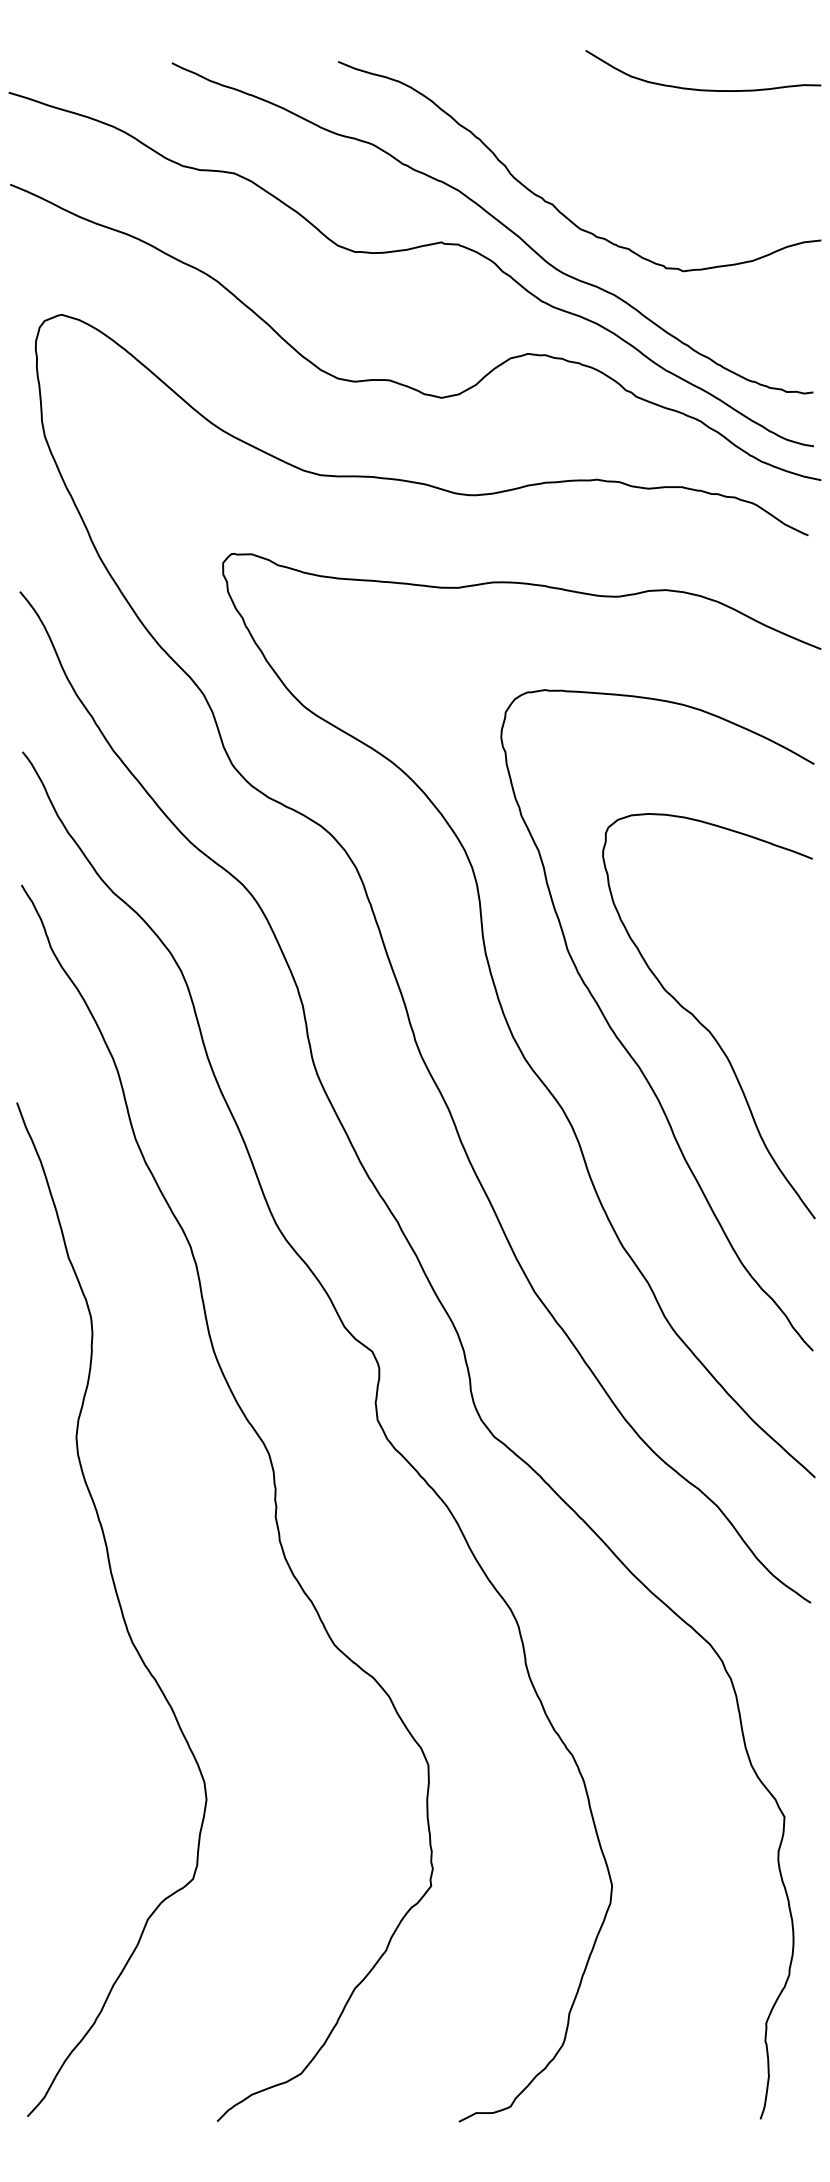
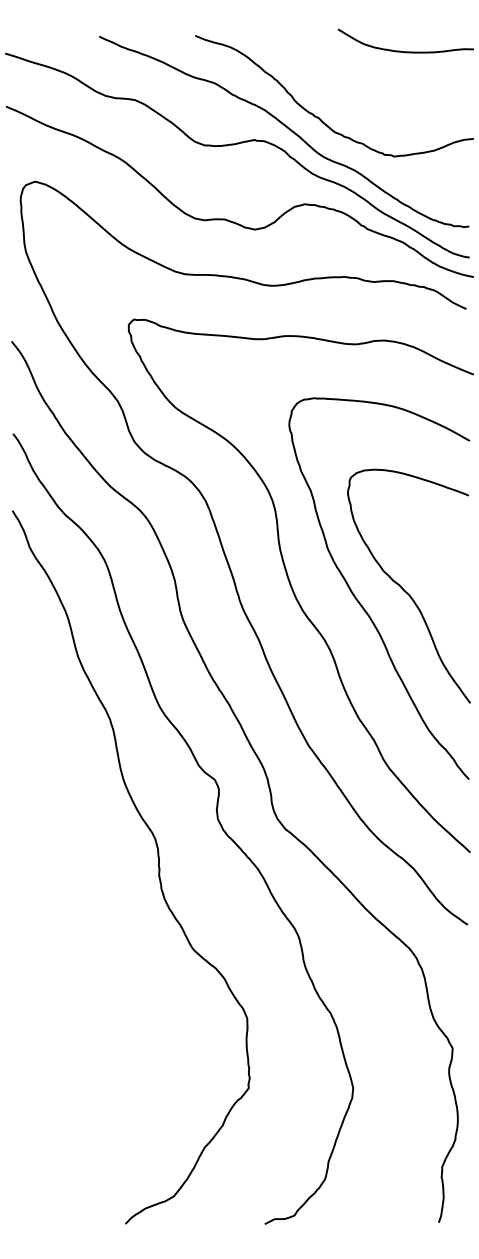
curve: (118, 1607) -> (68, 927), removed

